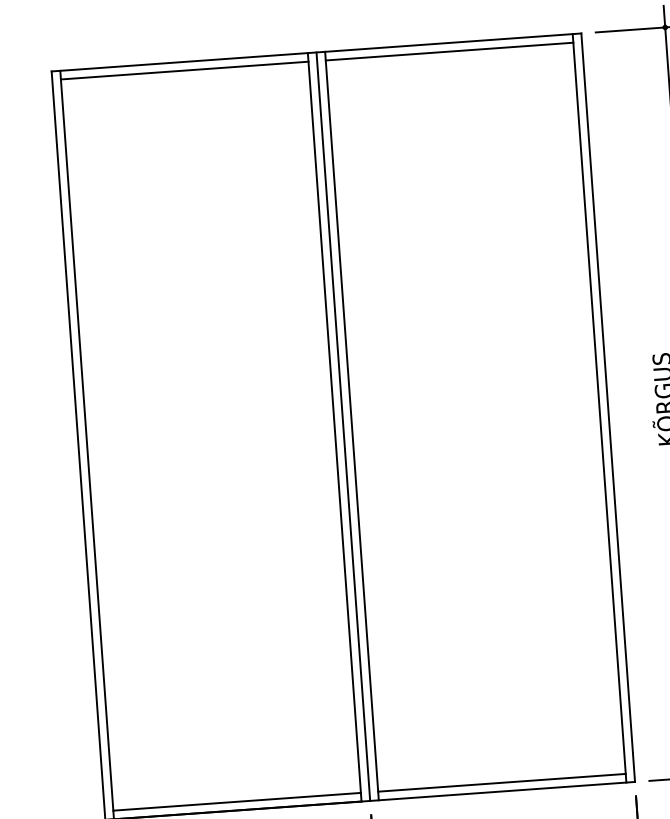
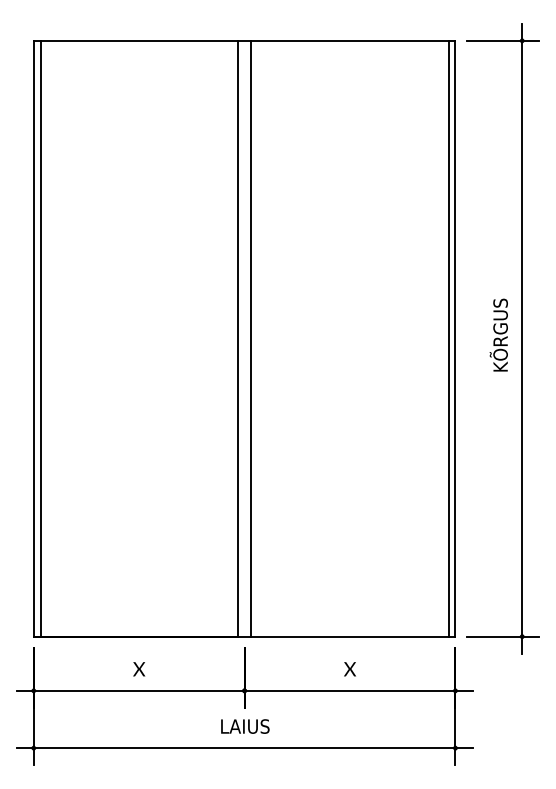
line: (448, 51) -> (349, 47), removed
line: (183, 70) -> (138, 47), removed
line: (343, 426) -> (244, 338), removed
line: (501, 782) -> (349, 629), removed
line: (236, 801) -> (138, 629), removed

